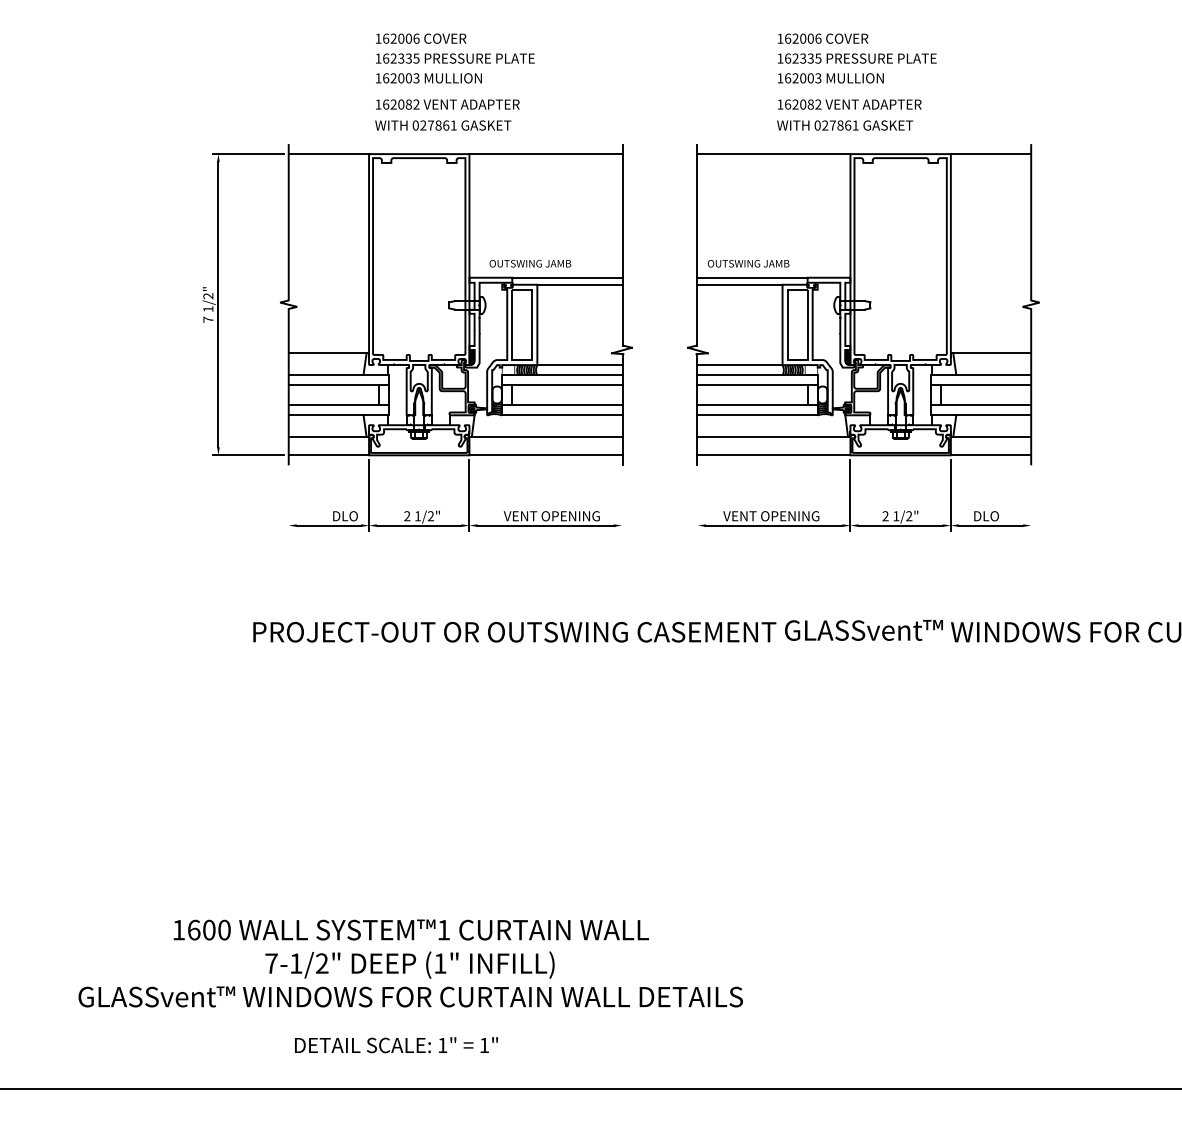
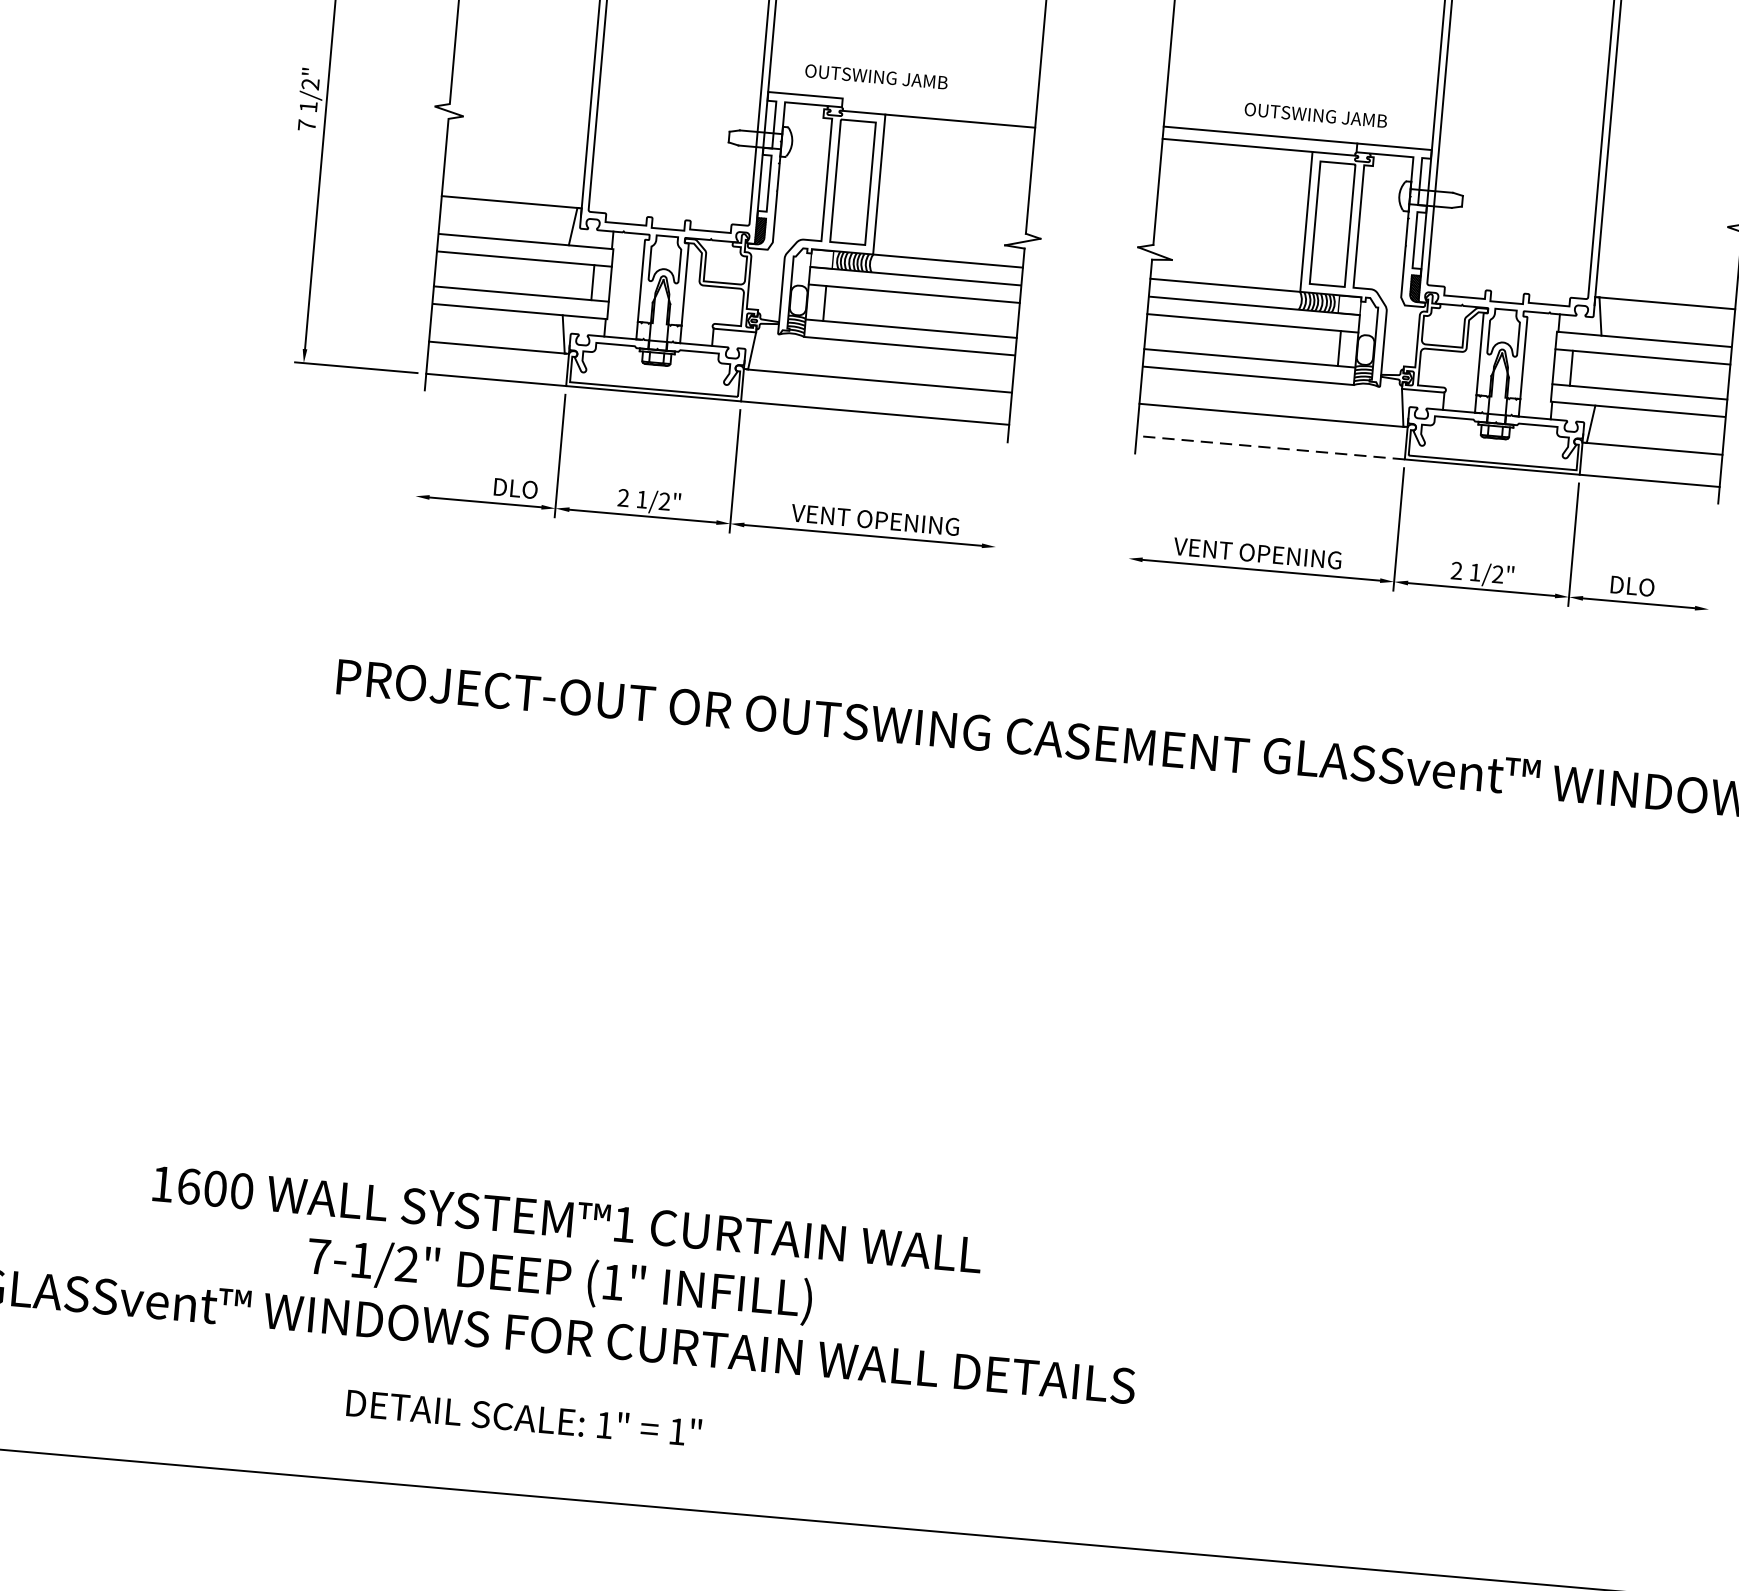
text: (748, 263) -> (1315, 114), moved
line: (567, 277) -> (939, 106), removed
line: (773, 455) -> (1270, 448), solid -> dashed

